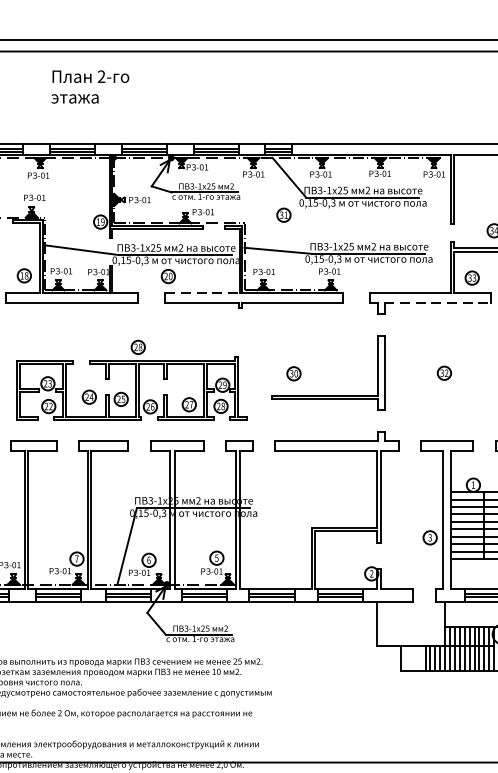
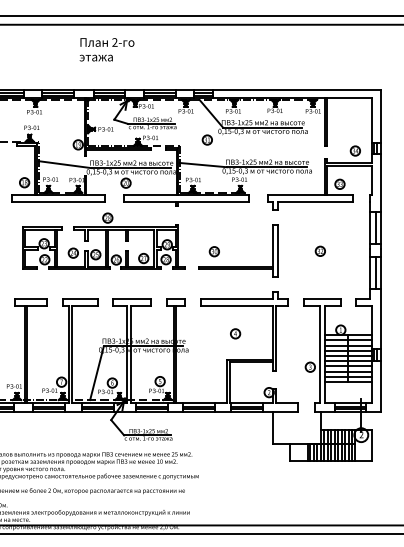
text: (89, 86) -> (106, 49), moved
line: (203, 292) -> (150, 194), dashed -> solid
line: (438, 302) -> (316, 201), dashed -> solid
part: (132, 379) -> (103, 240), moved
part: (323, 489) -> (235, 333), added

